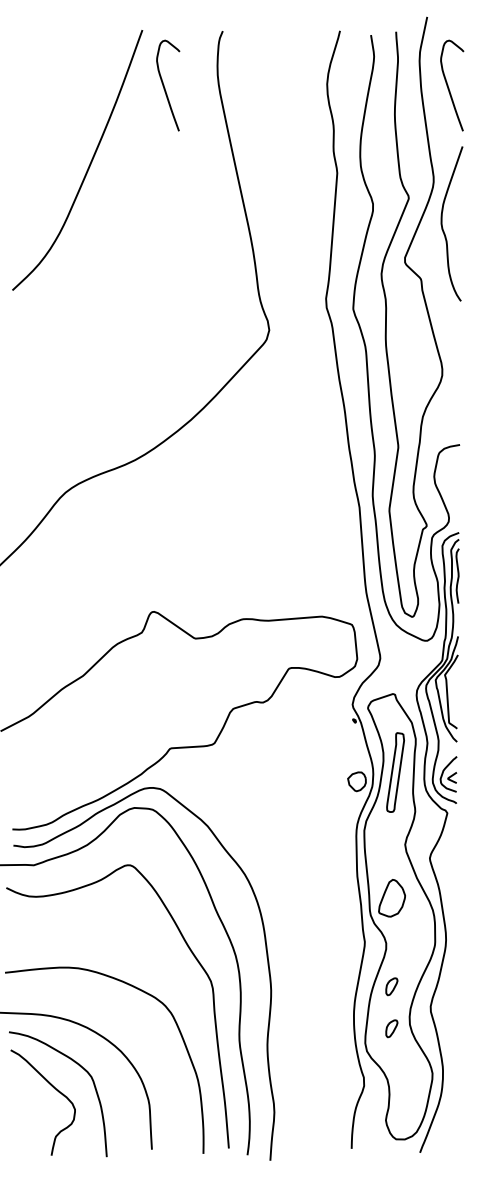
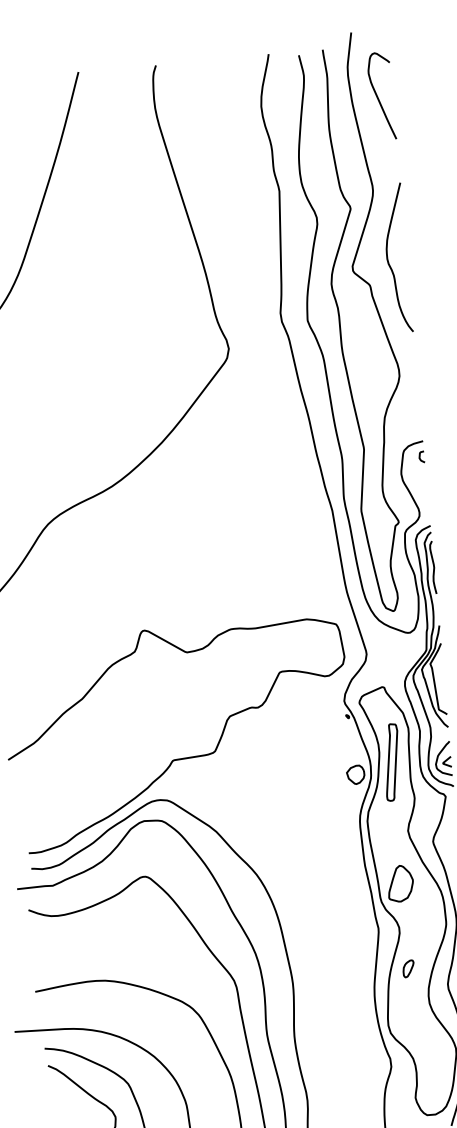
curve: (165, 87) -> (106, 125), removed
curve: (443, 227) -> (389, 262), moved
curve: (455, 460) -> (420, 456), added
part: (391, 1028) -> (412, 1009), removed

